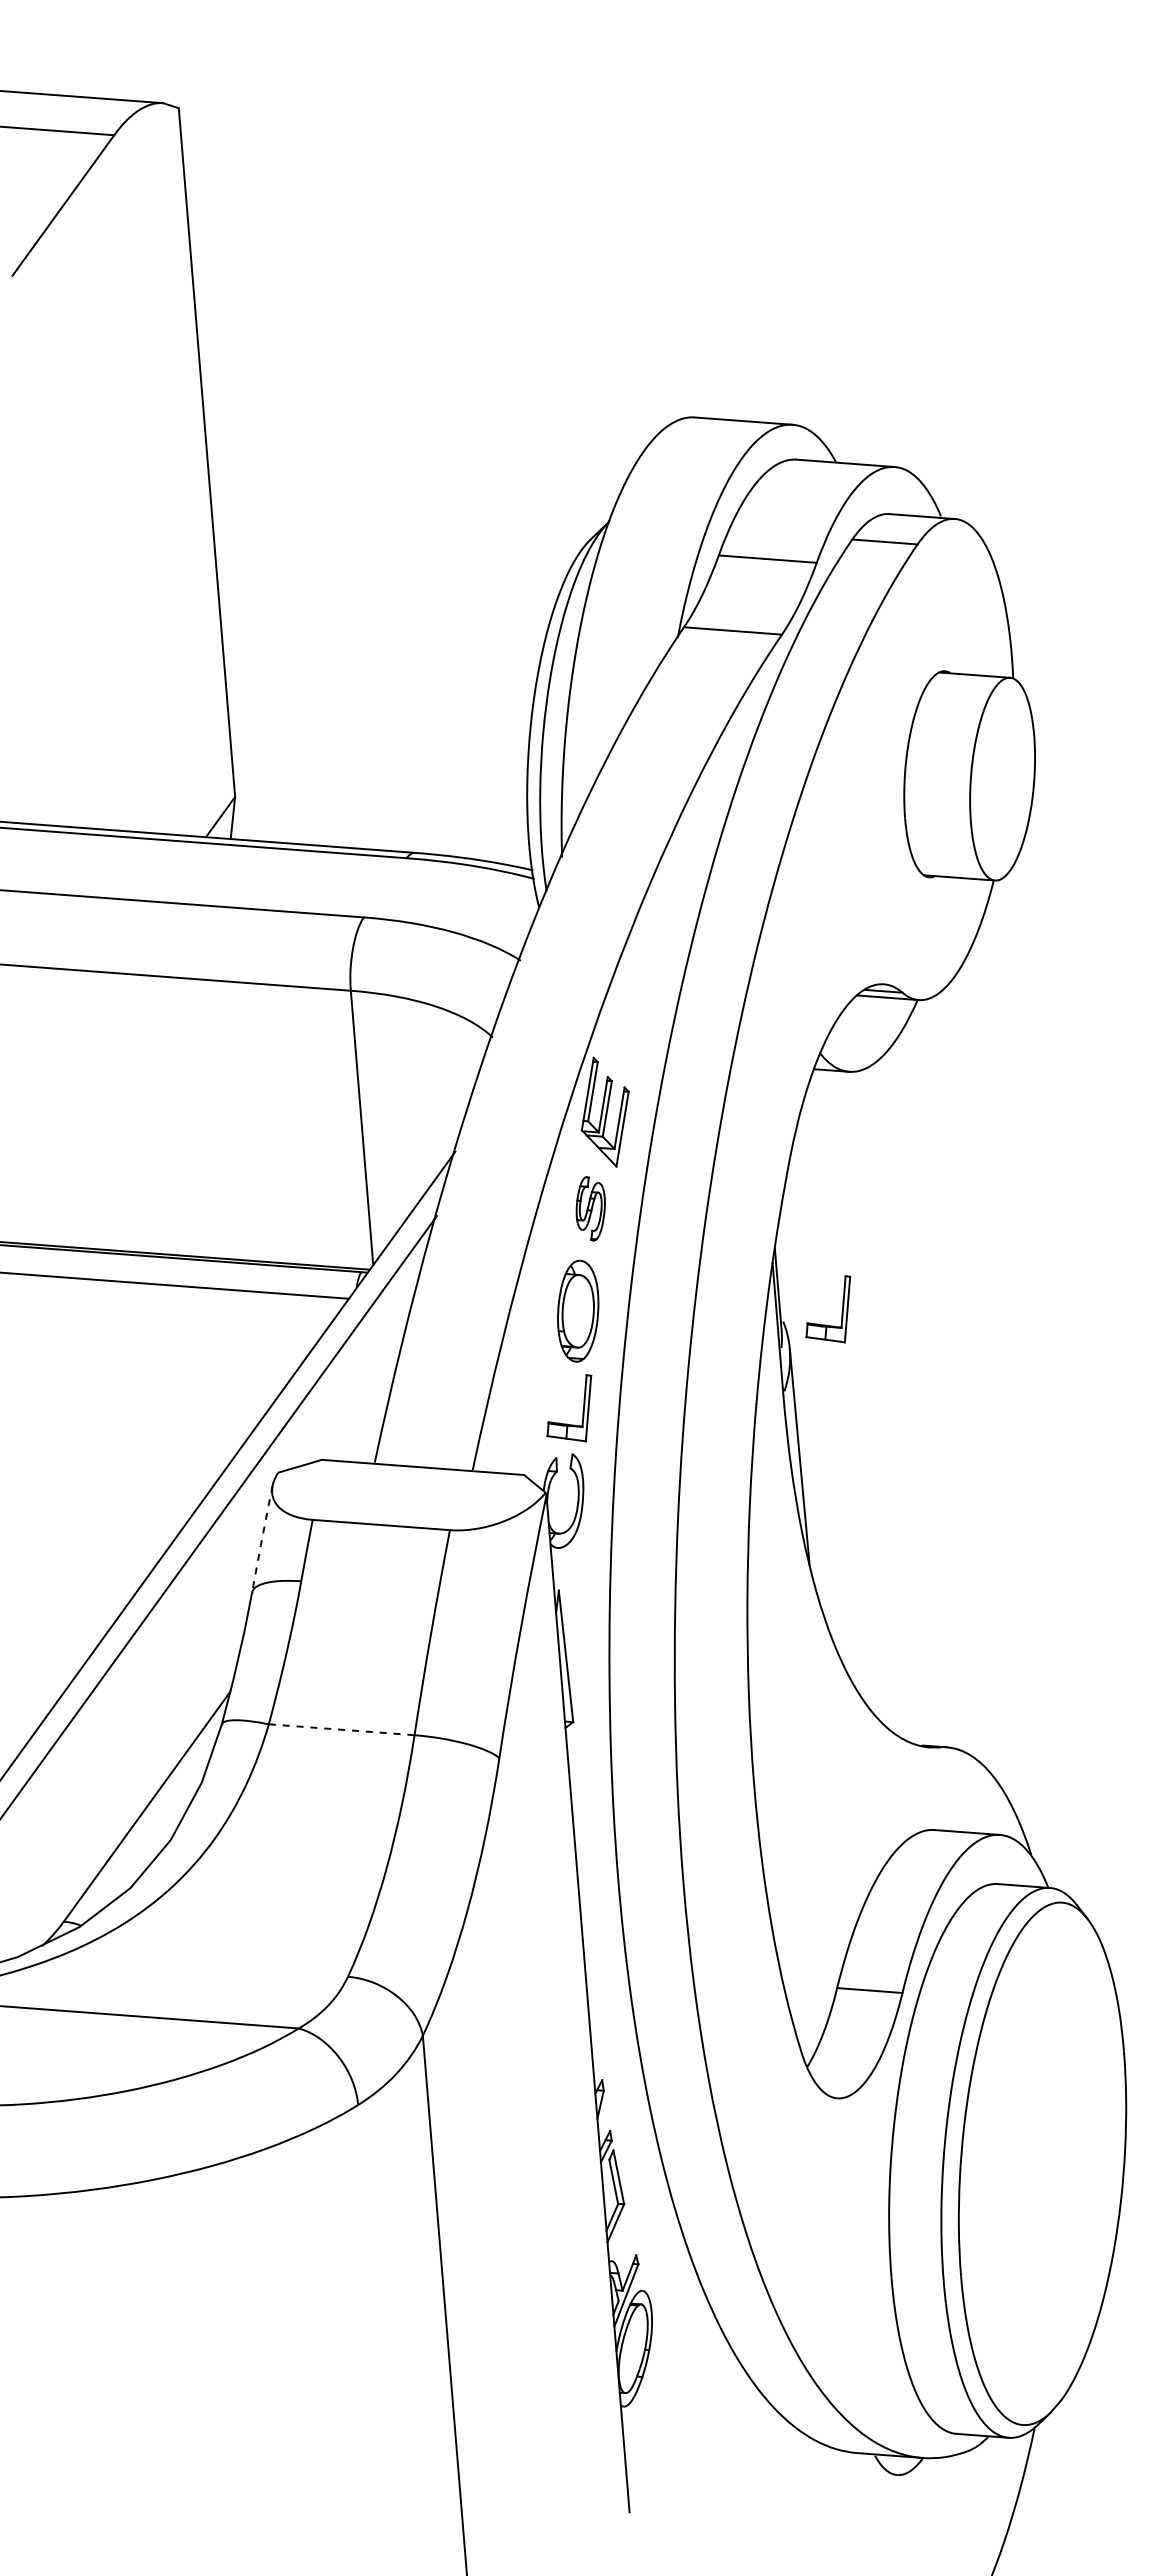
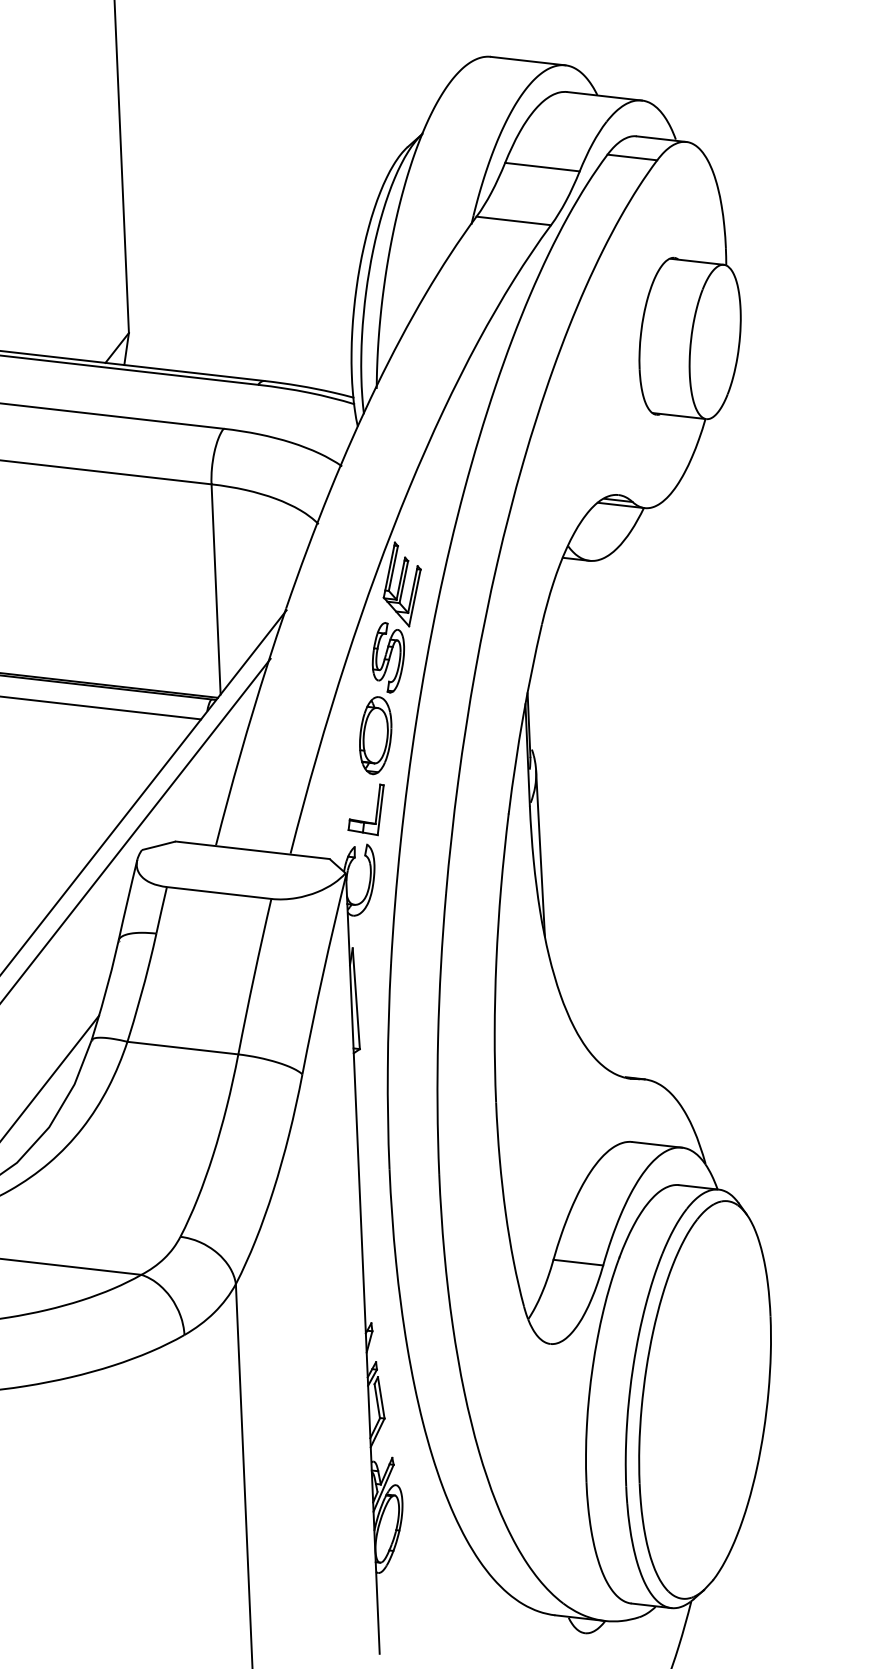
part: (590, 1208) -> (388, 657), size x1.43
part: (841, 1311) -> (576, 743), removed
arc: (262, 1538) -> (128, 899), dashed -> solid
line: (342, 1729) -> (183, 1047), dashed -> solid

